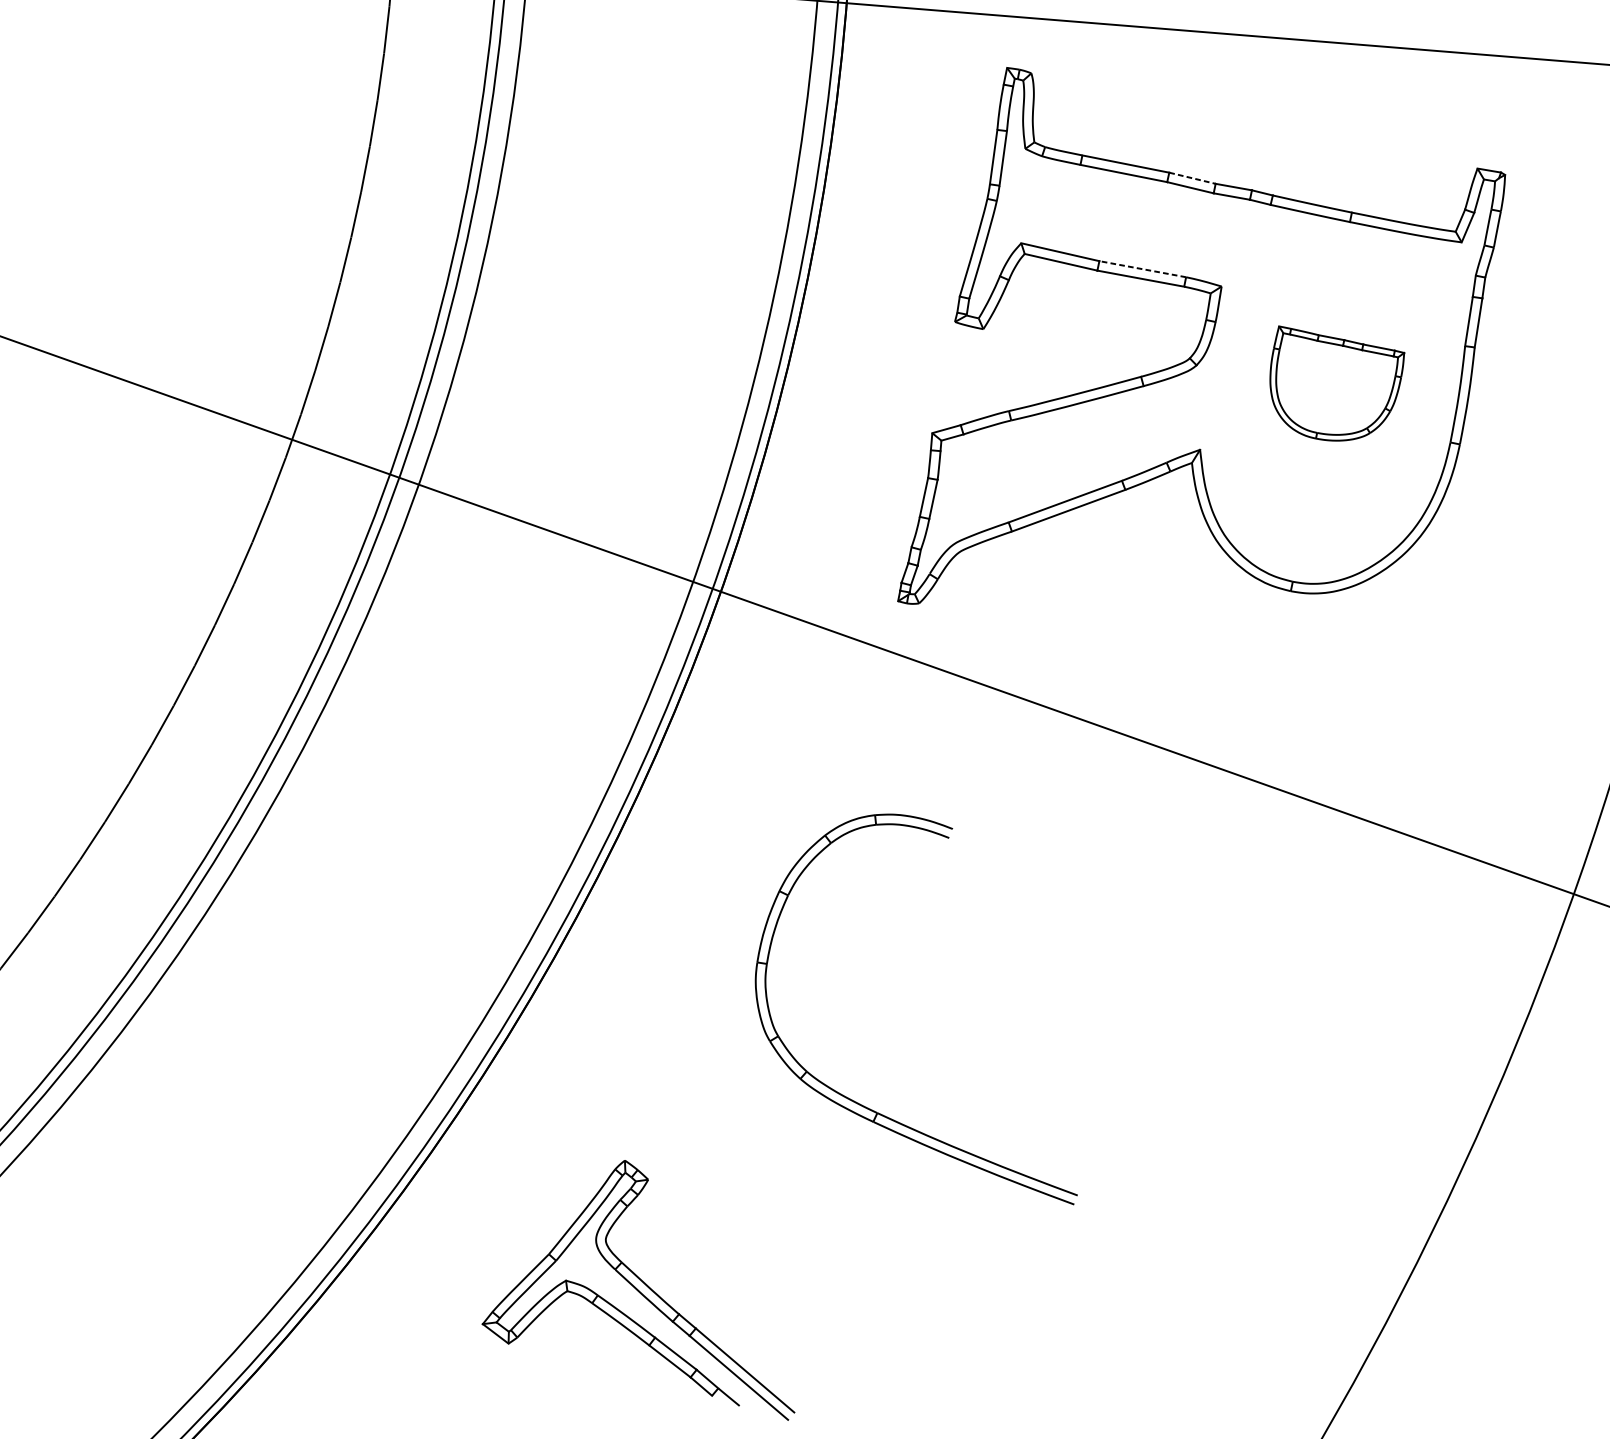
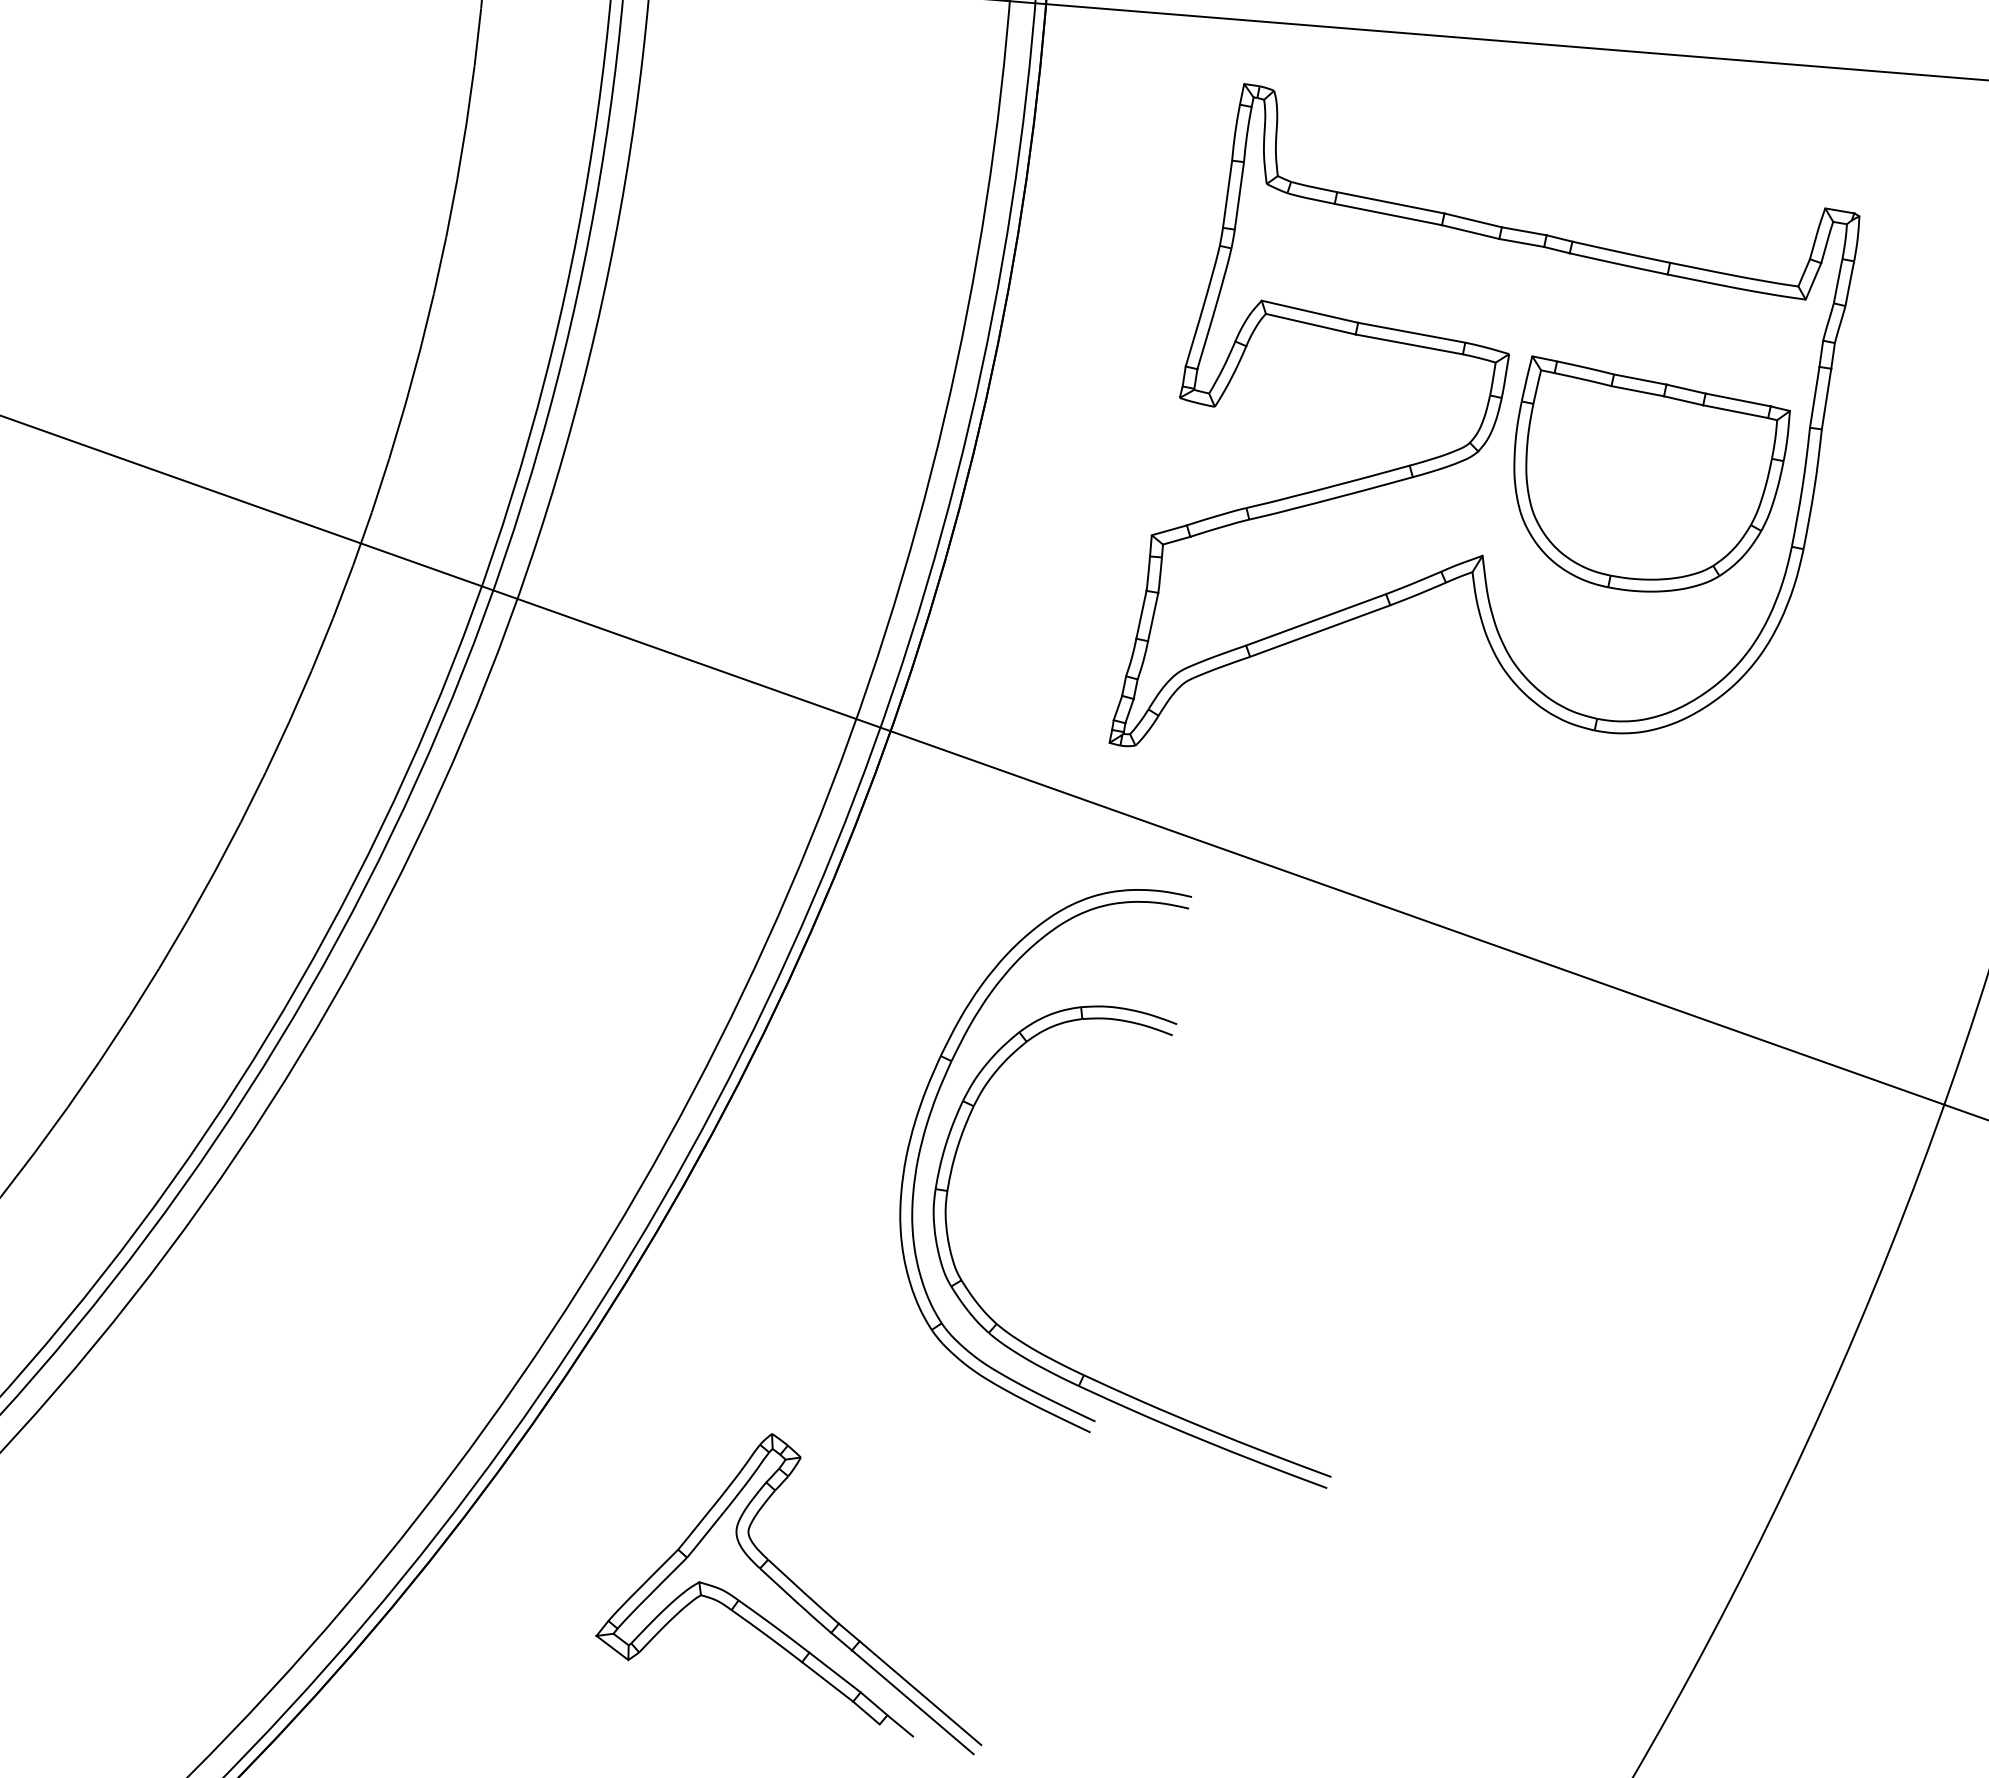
line: (1192, 178) -> (1473, 220), dashed -> solid
line: (1142, 269) -> (1411, 332), dashed -> solid
part: (1336, 383) -> (1651, 473), size x1.67
part: (751, 909) -> (928, 1123), added

